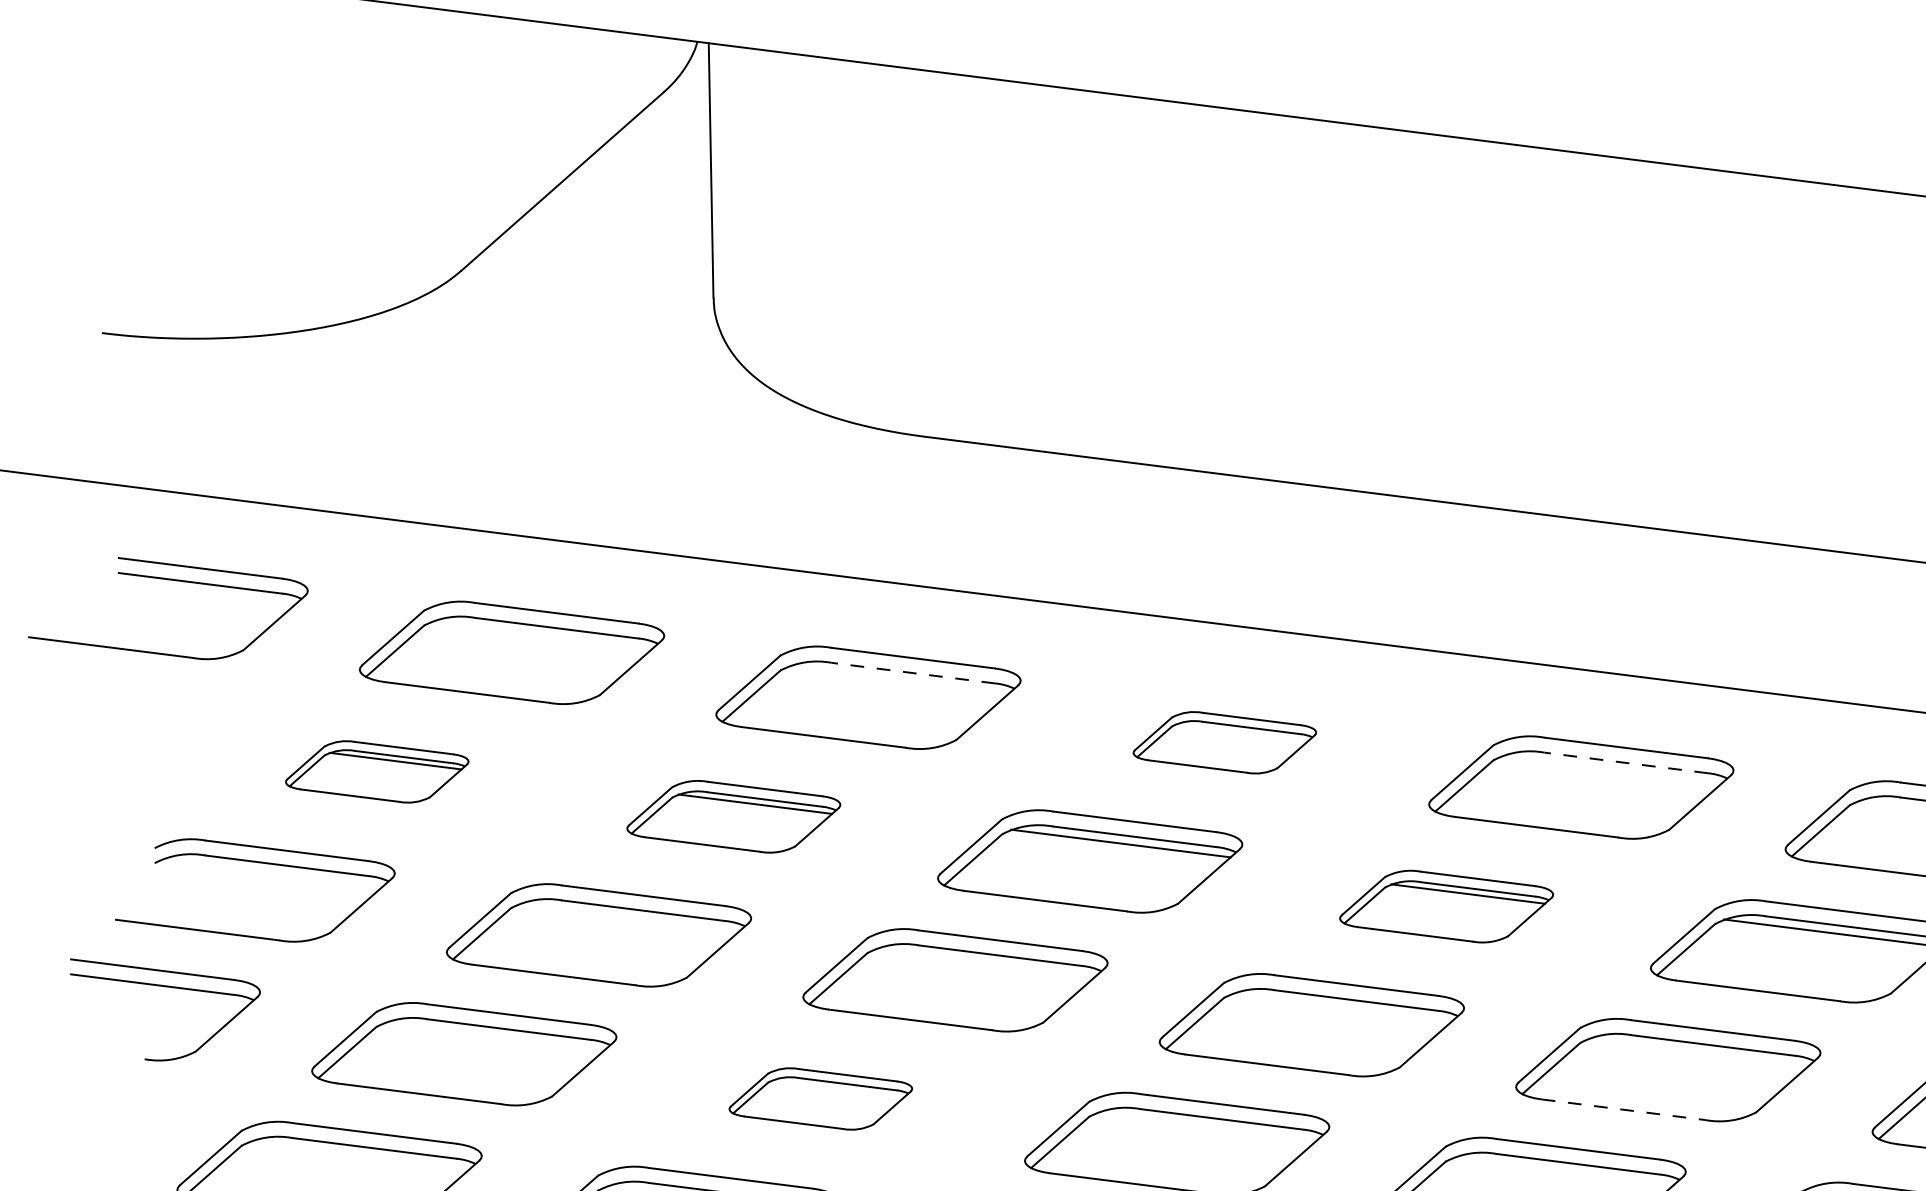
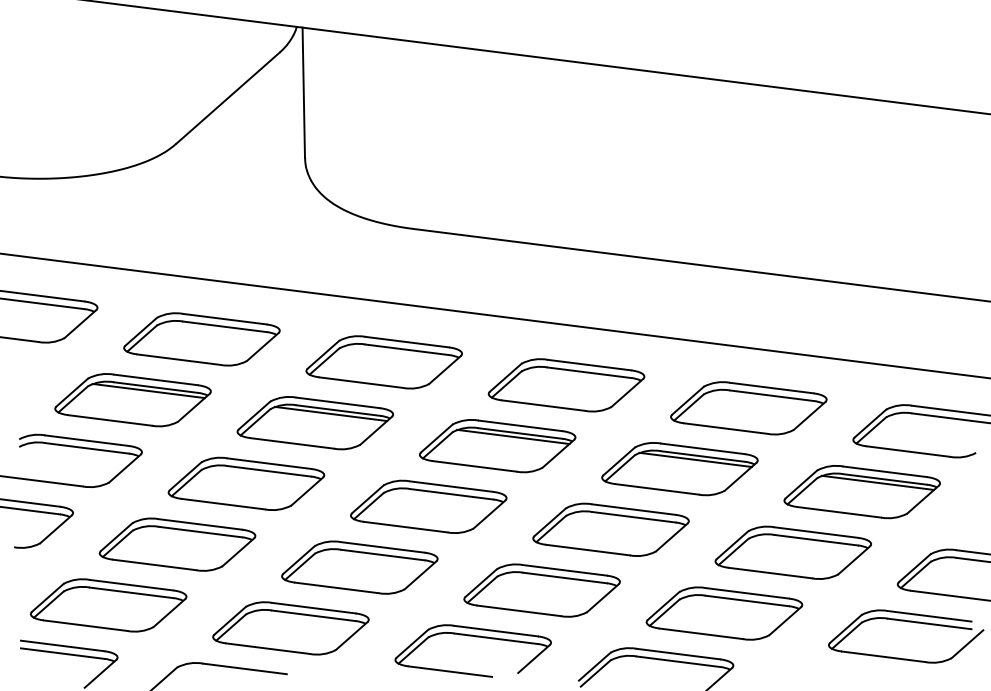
line: (911, 672) -> (406, 349), dashed -> solid
part: (1224, 742) -> (566, 385), size x1.67
line: (1625, 762) -> (771, 395), dashed -> solid
part: (376, 772) -> (132, 400), size x1.67
part: (734, 817) -> (315, 423), size x1.43
part: (1445, 907) -> (679, 469), size x1.43
part: (820, 1098) -> (359, 567), size x1.67
line: (1623, 1110) -> (770, 573), dashed -> solid

